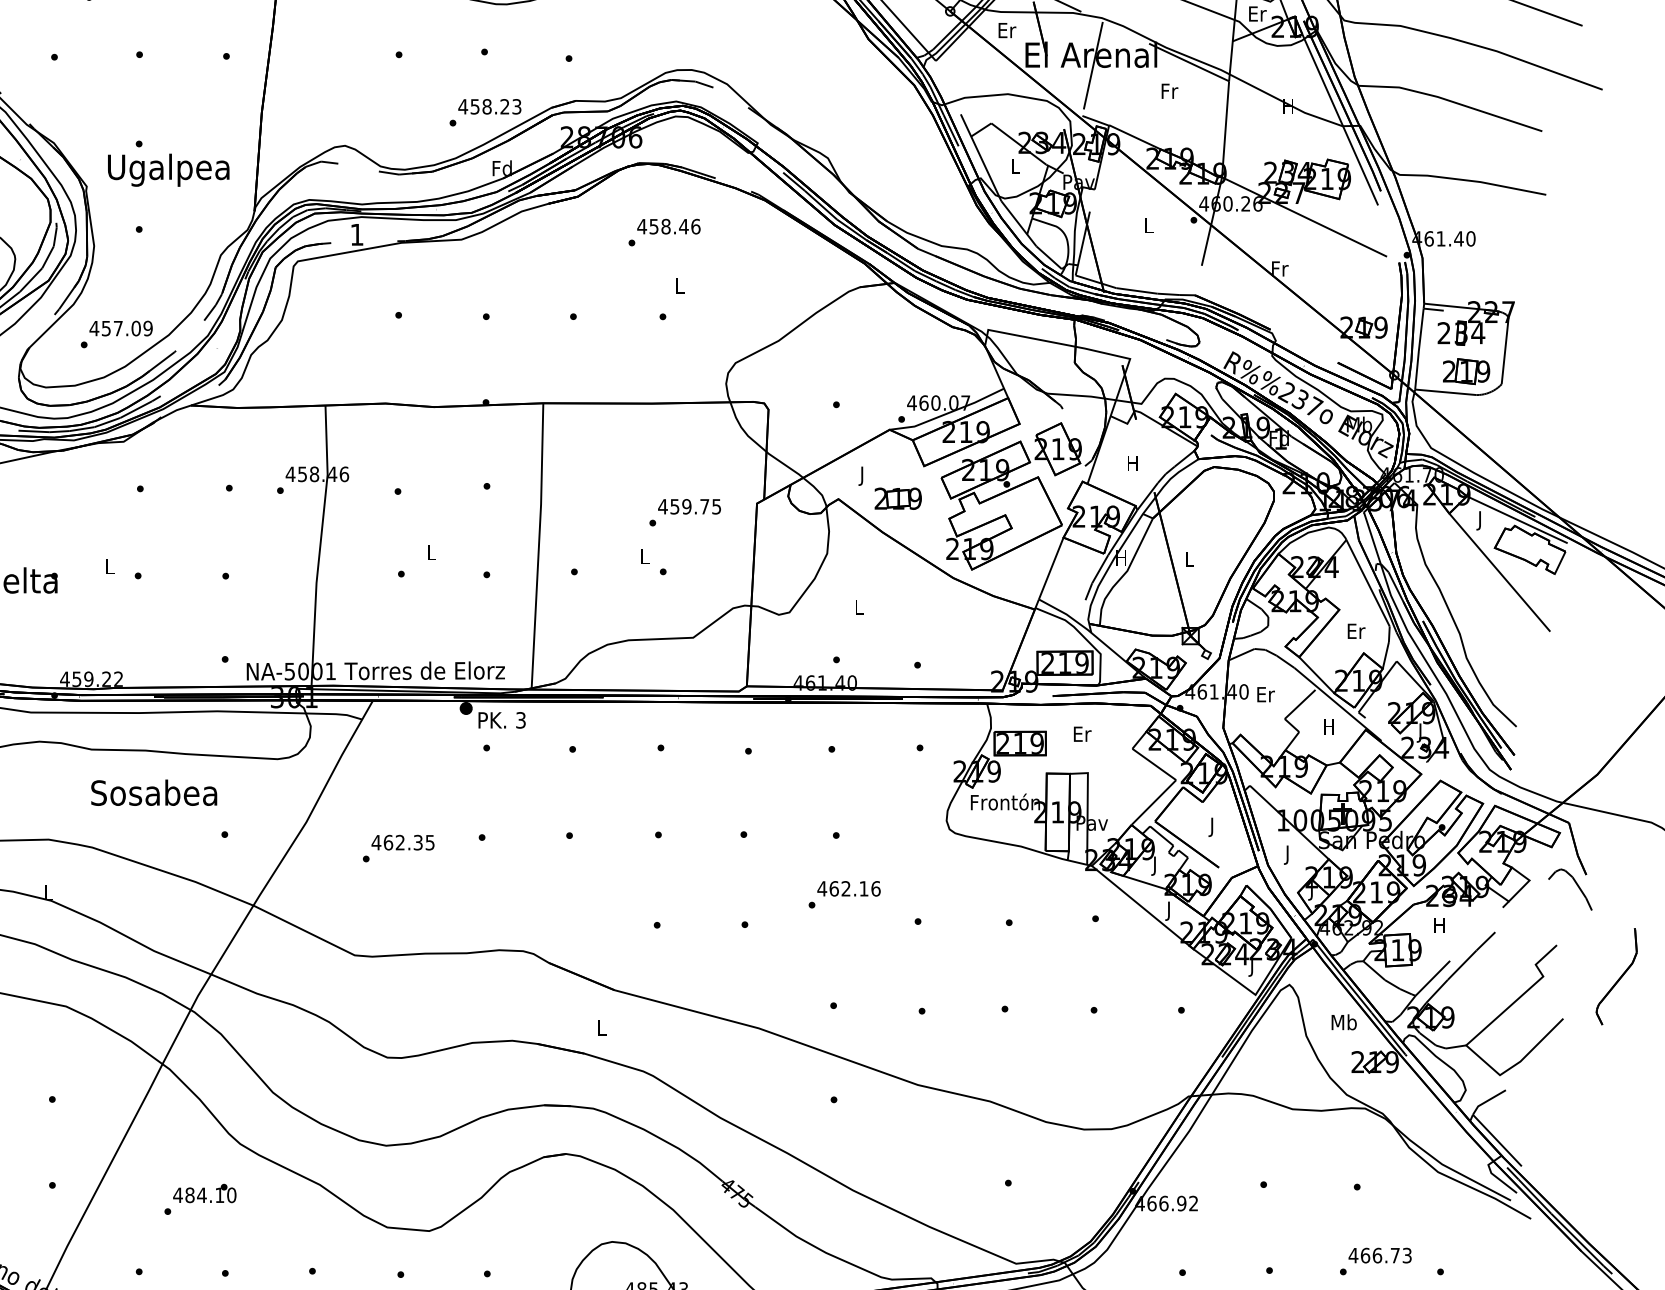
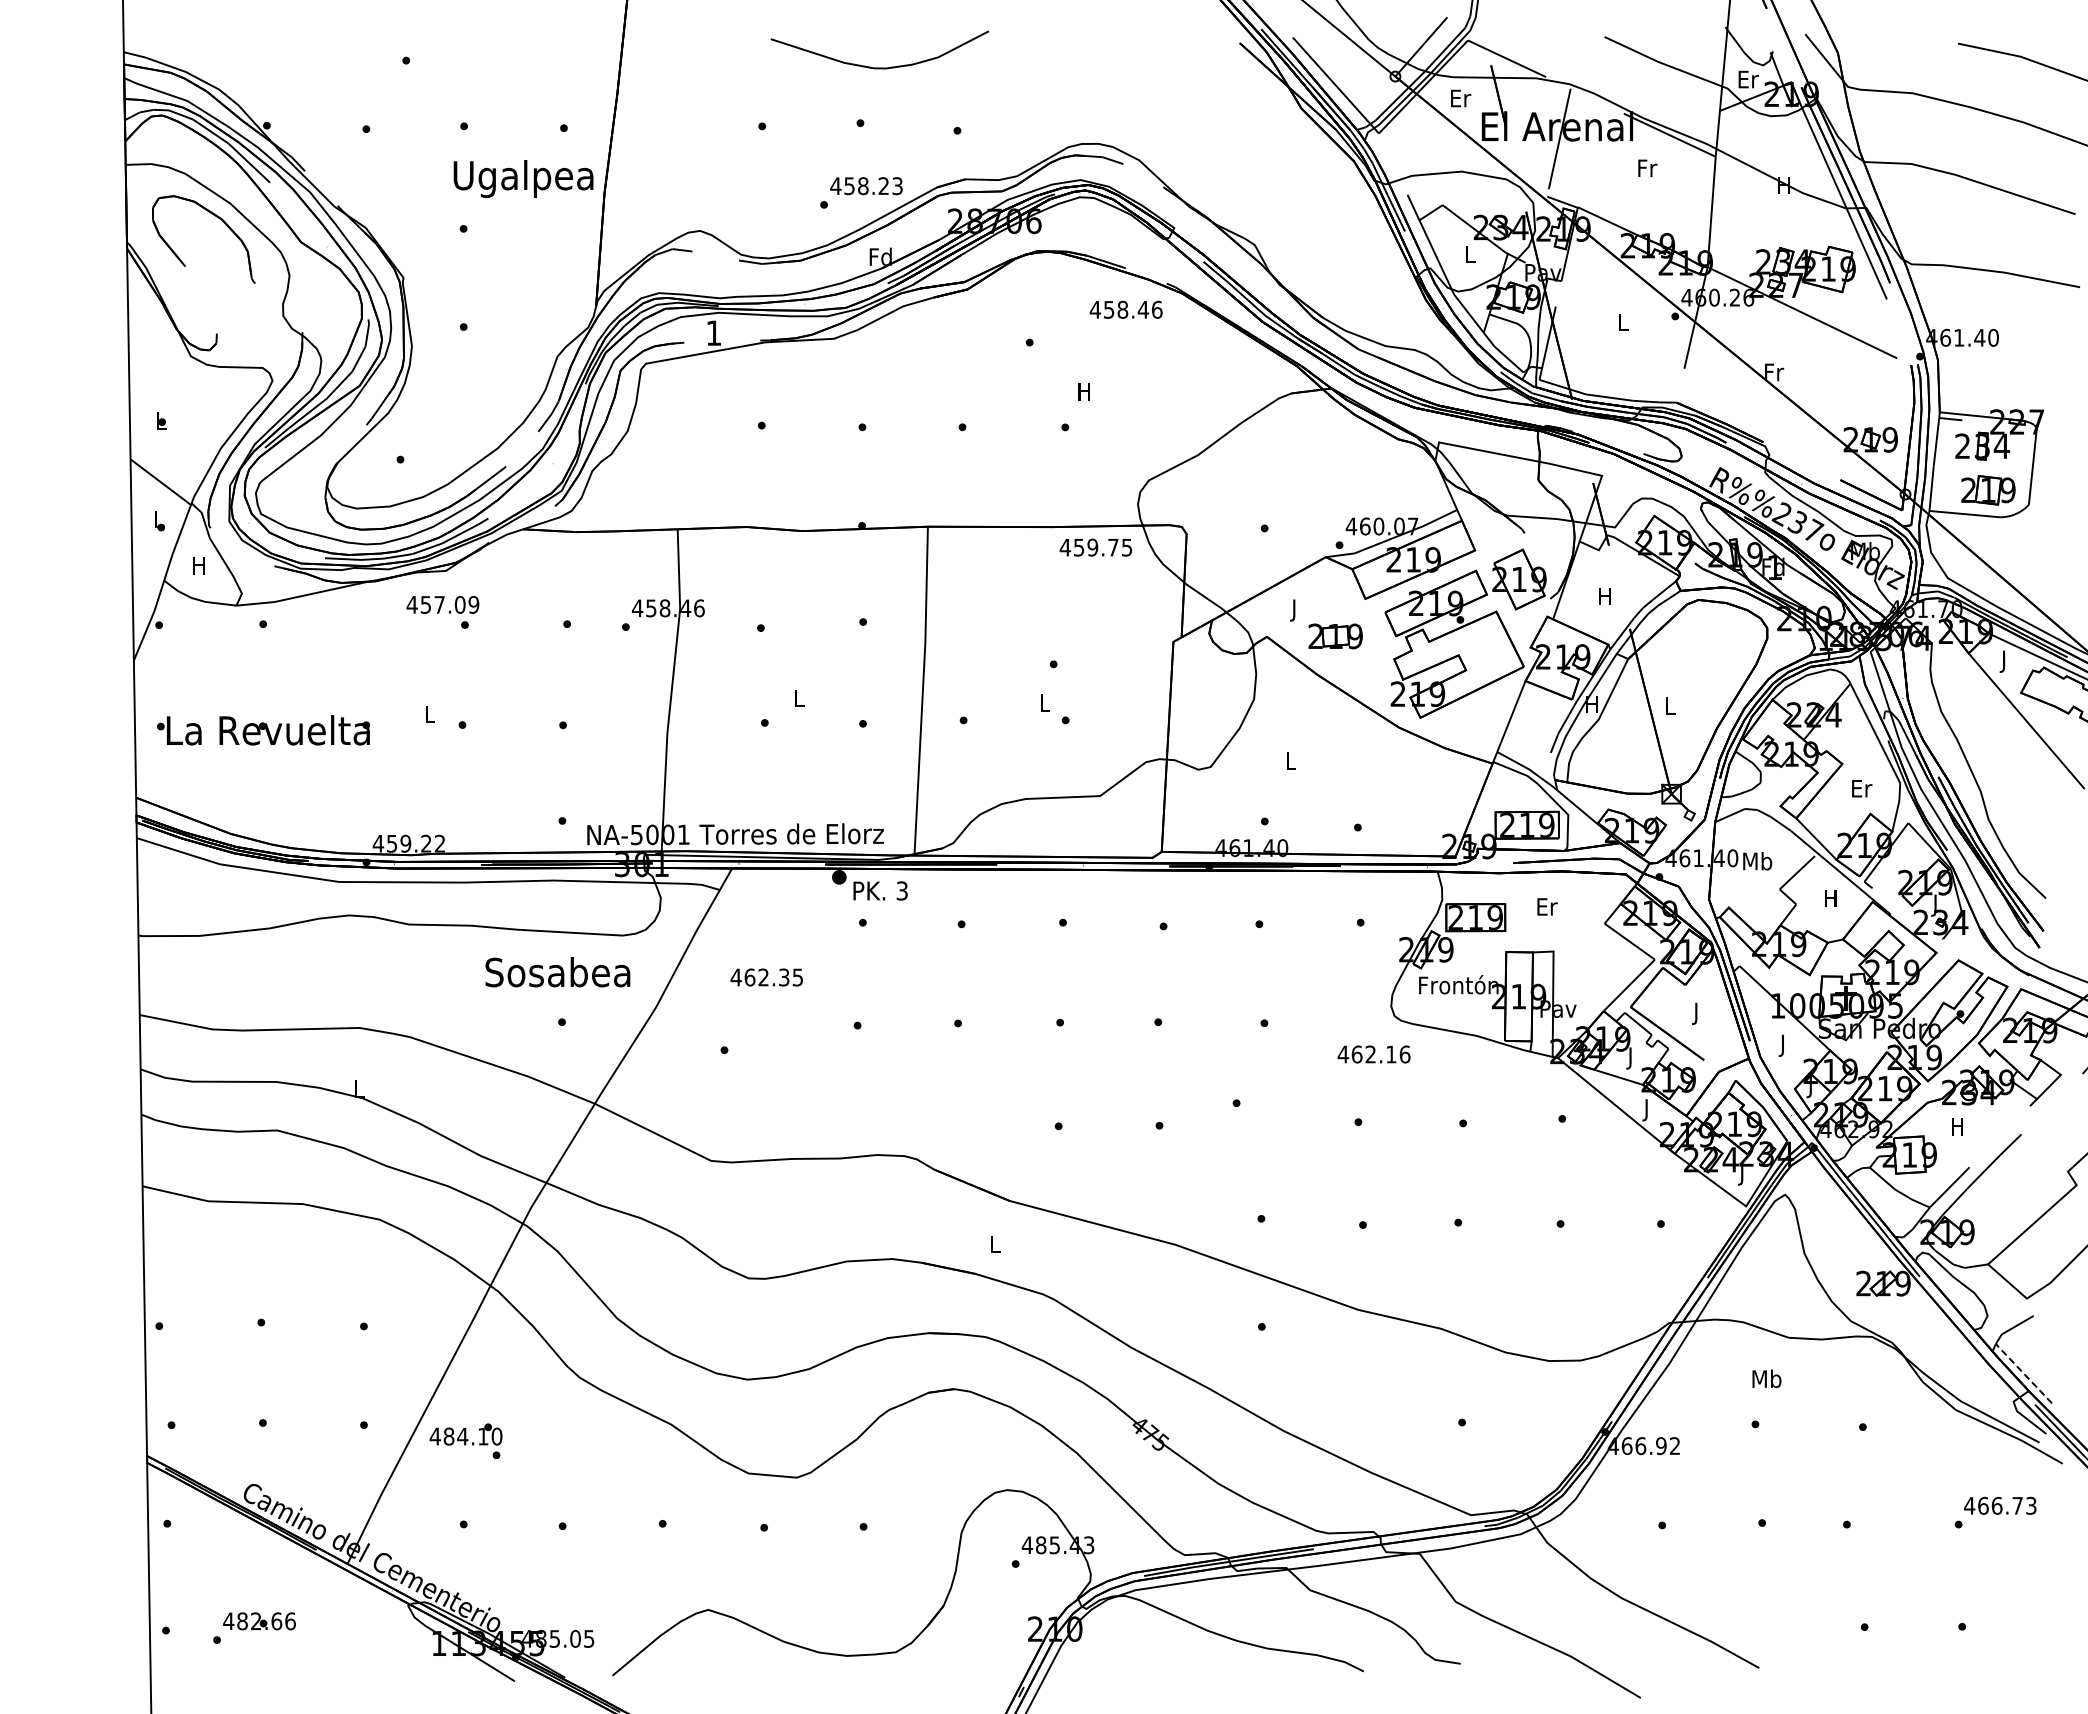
text: (168, 169) -> (523, 178), moved
text: (668, 226) -> (1125, 309), moved
text: (678, 285) -> (1083, 391), L -> H
text: (120, 328) -> (442, 604), moved
text: (689, 506) -> (1095, 547), moved
text: (1265, 694) -> (1757, 861), Er -> Mb
text: (153, 793) -> (557, 972), moved
text: (402, 842) -> (766, 977), moved
text: (848, 888) -> (1373, 1054), moved
text: (1343, 1022) -> (1766, 1378), moved
line: (1497, 1140) -> (2023, 1373), solid -> dashed
text: (204, 1193) -> (465, 1434), moved
text: (1380, 1255) -> (2000, 1505), moved

